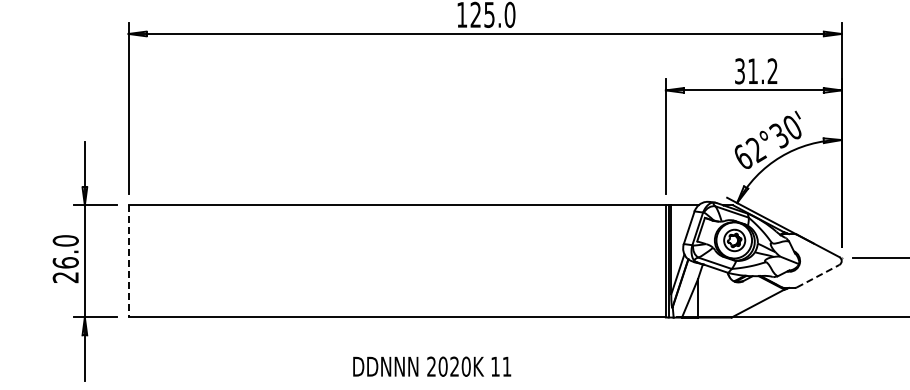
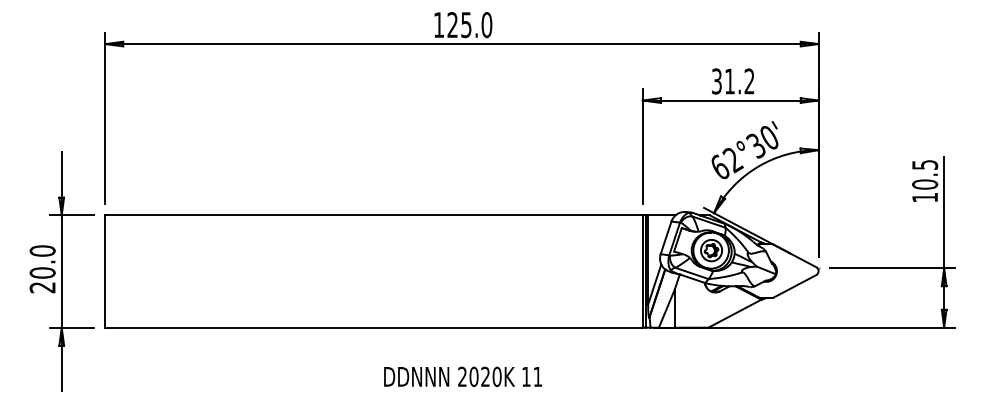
text: (65, 262) -> (42, 272), 26.0 -> 20.0
line: (128, 262) -> (105, 272), dashed -> solid
line: (818, 276) -> (795, 286), dashed -> solid
text: (431, 366) -> (462, 376), moved

